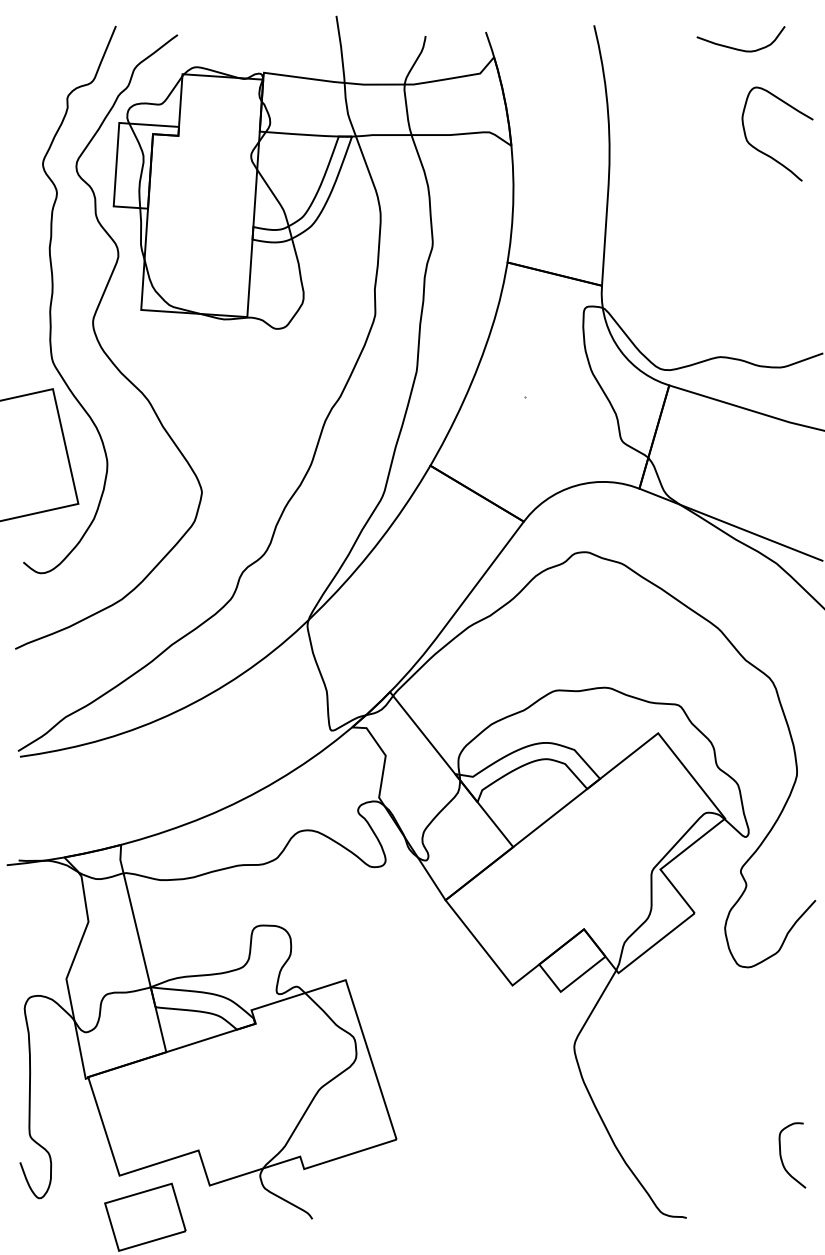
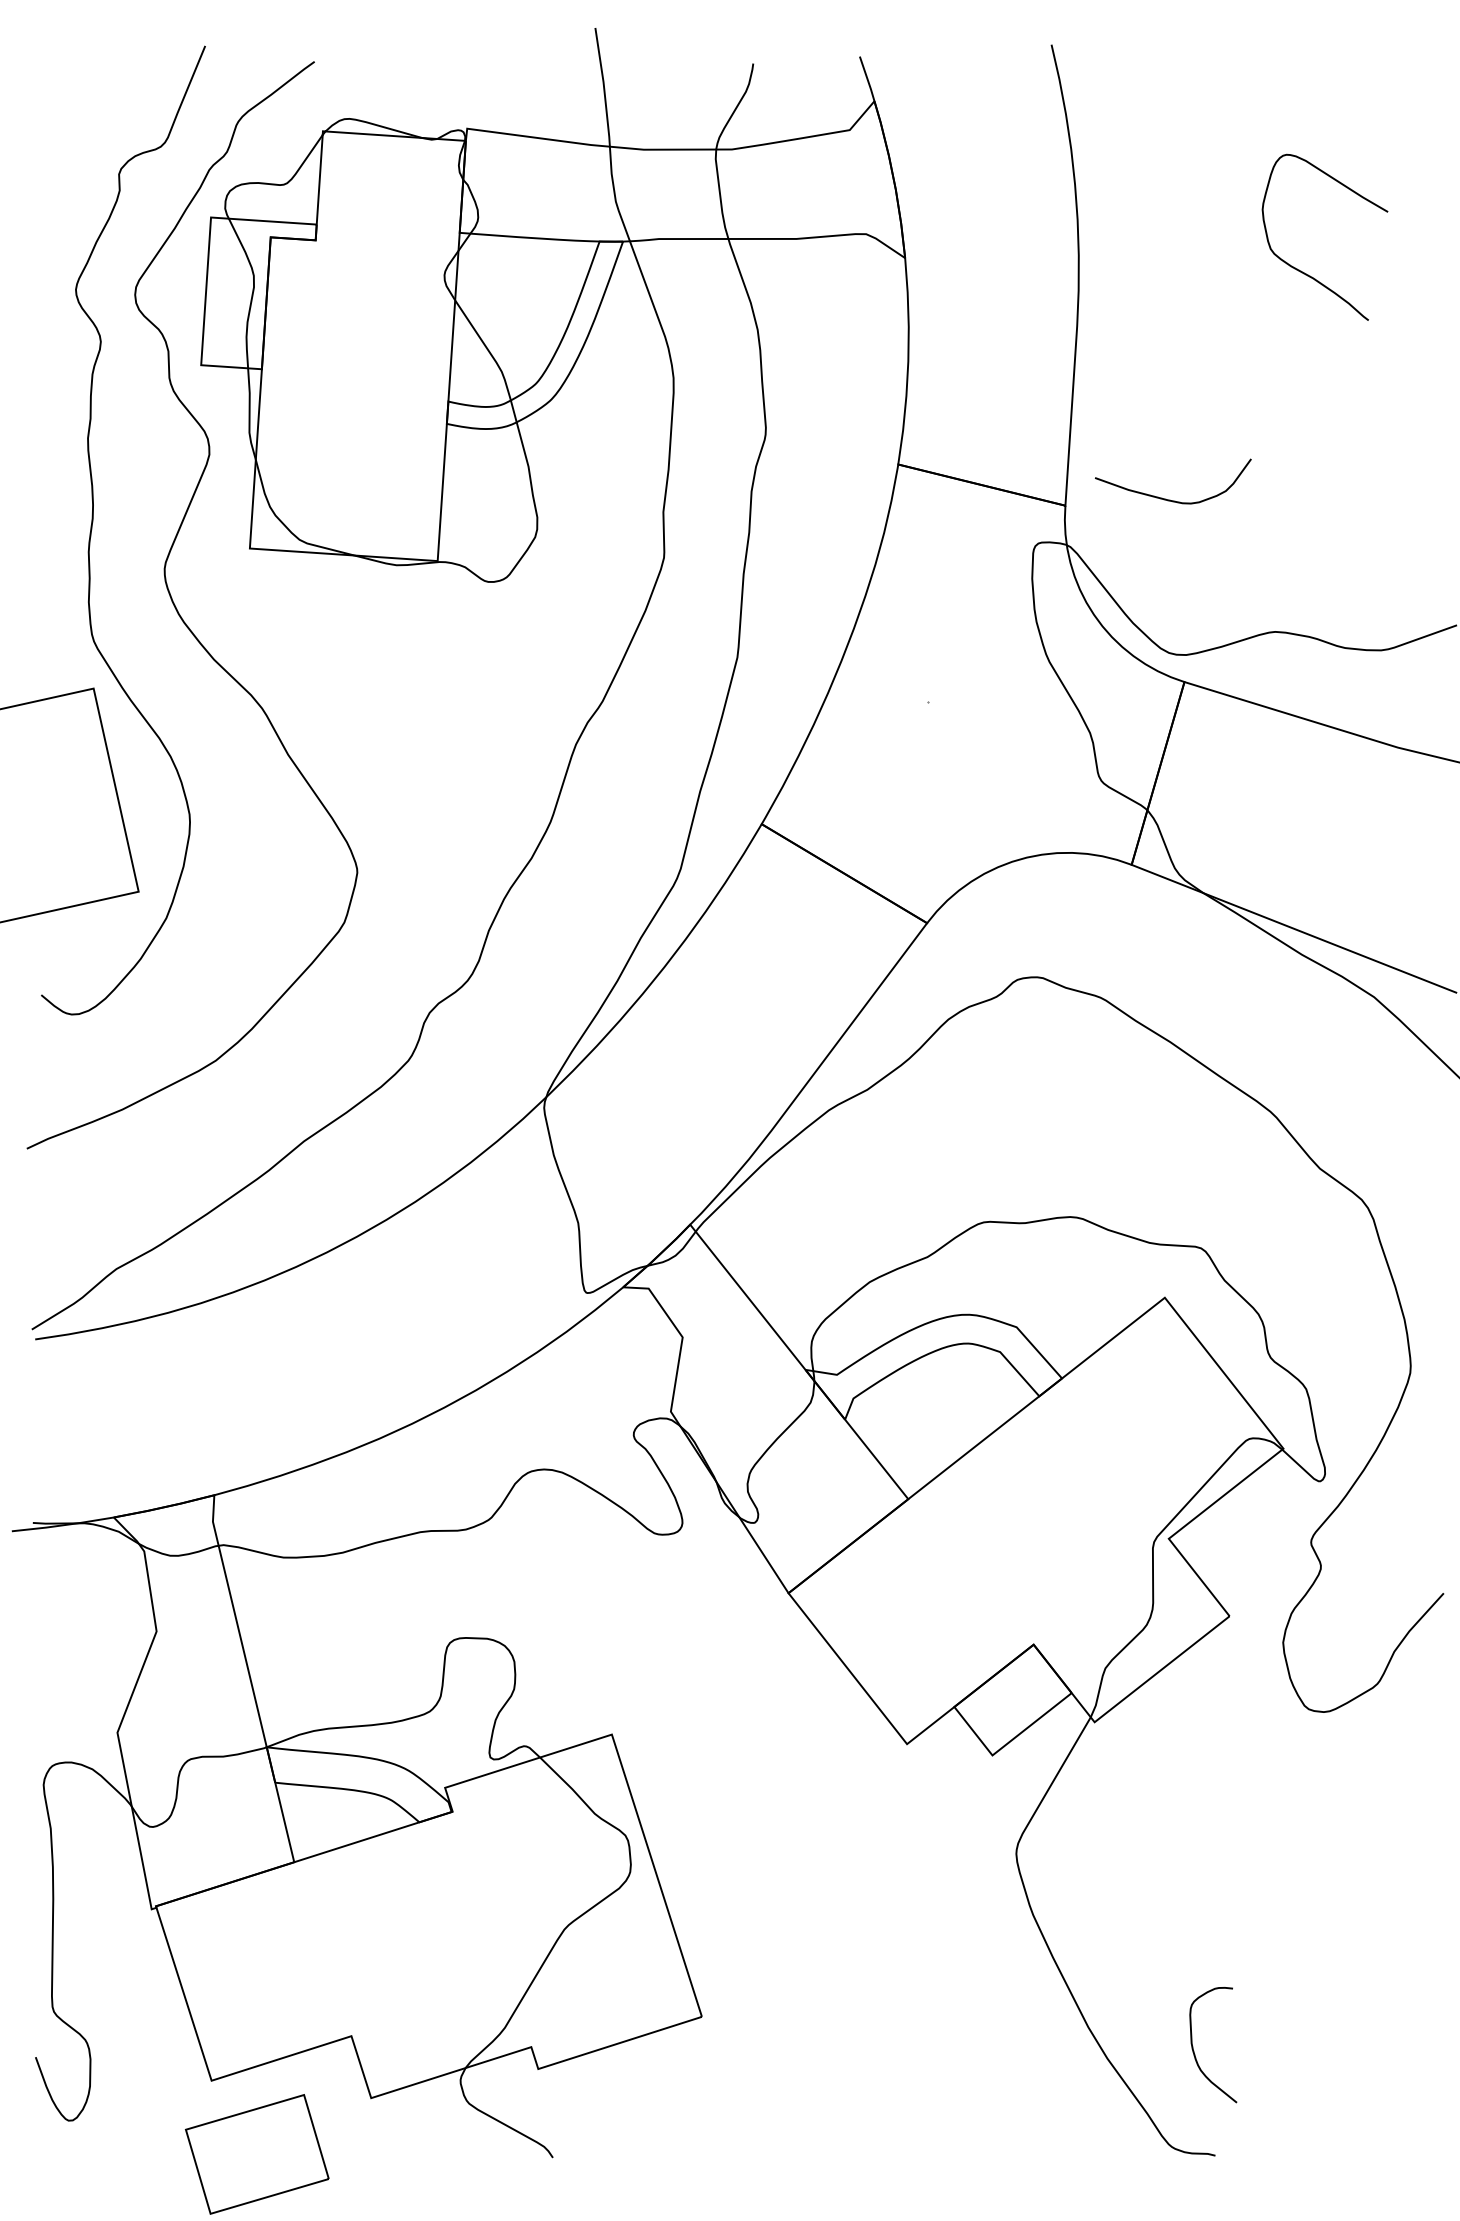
curve: (738, 48) -> (1168, 498), moved
curve: (766, 153) -> (1305, 271), moved
curve: (782, 1158) -> (1195, 2050), moved

